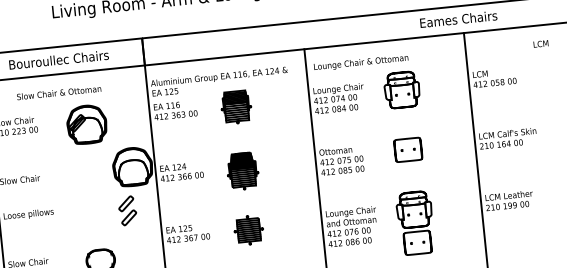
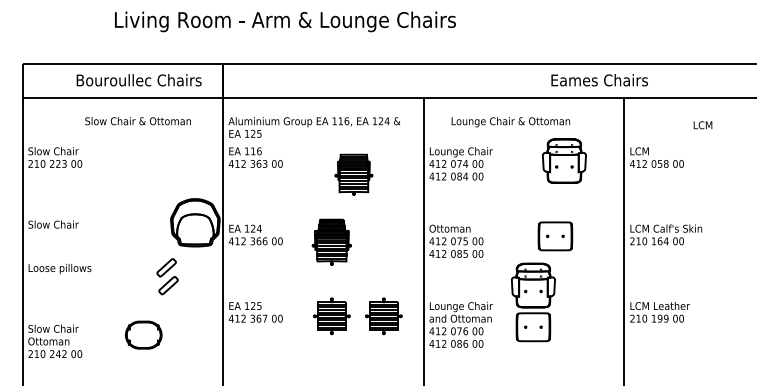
text: (458, 19) -> (599, 80), moved
text: (540, 44) -> (702, 125), moved
text: (58, 60) -> (138, 80), moved
text: (360, 63) -> (510, 122), moved
part: (402, 89) -> (564, 160), moved
text: (58, 93) -> (137, 121), moved
part: (236, 107) -> (353, 174), moved
part: (86, 124) -> (143, 163), removed
part: (408, 150) -> (555, 236), moved
part: (127, 210) -> (167, 276), moved
part: (415, 223) -> (533, 302), moved
part: (289, 226) -> (383, 316), added

